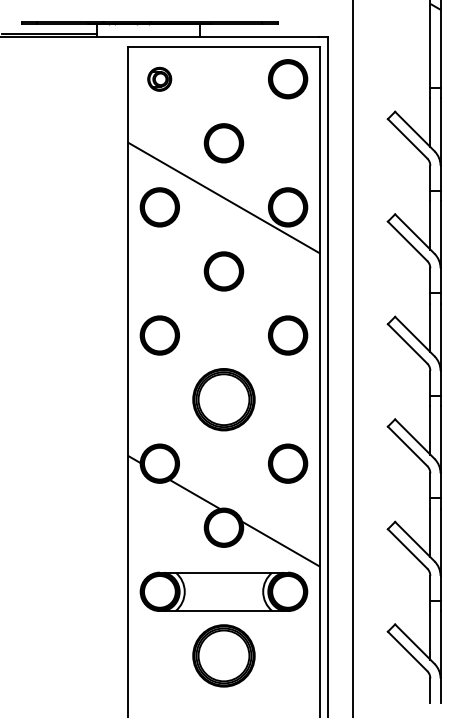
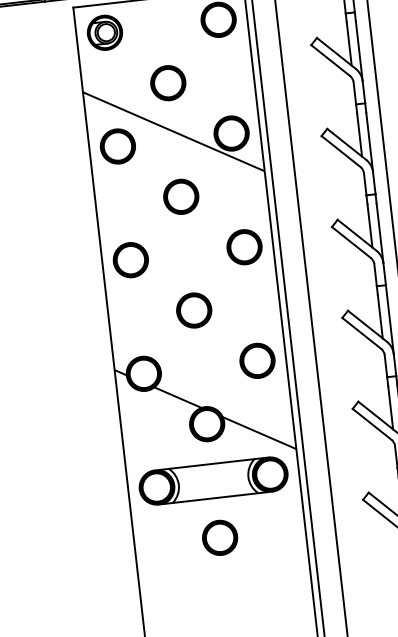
part: (159, 79) -> (104, 33), size x1.67
part: (223, 399) -> (193, 310), size x0.62
part: (223, 655) -> (219, 537), size x0.62

